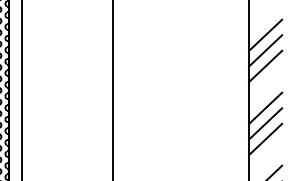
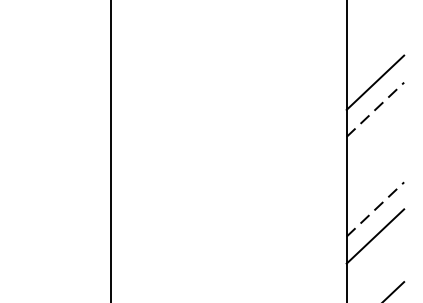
line: (265, 35) -> (375, 55), removed
line: (265, 66) -> (375, 109), solid -> dashed
line: (265, 108) -> (375, 182), removed
line: (265, 123) -> (375, 208), solid -> dashed

